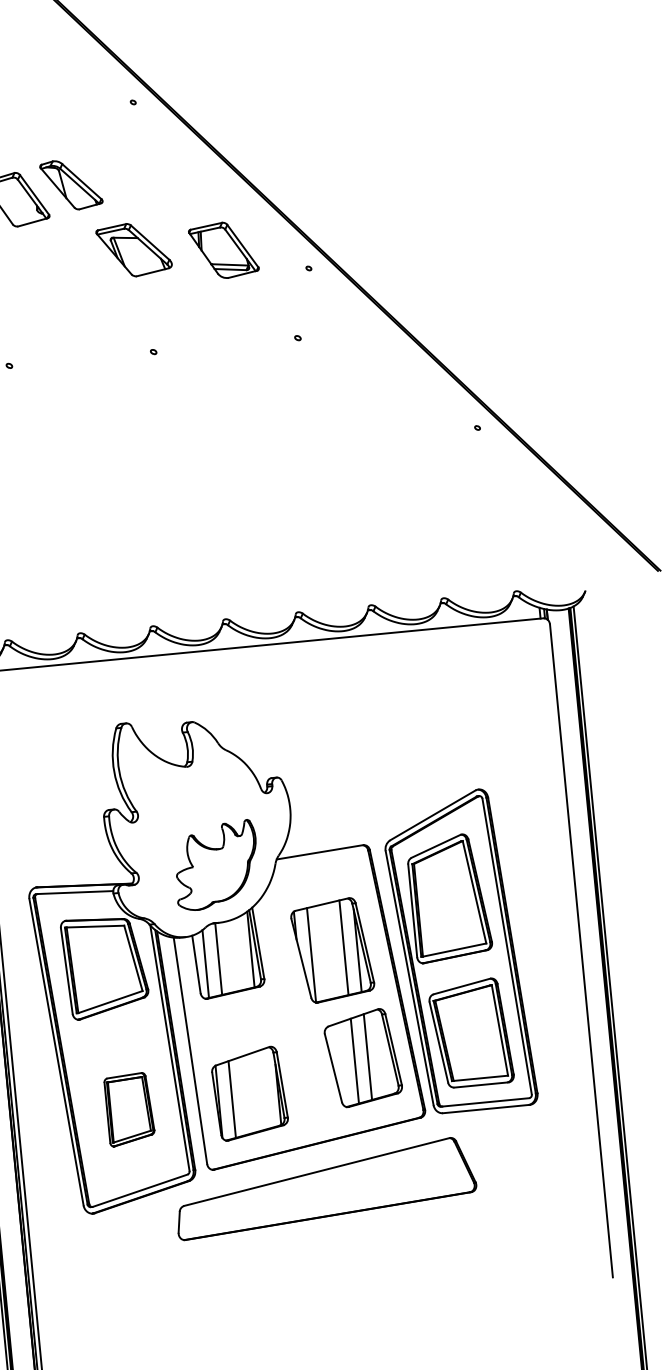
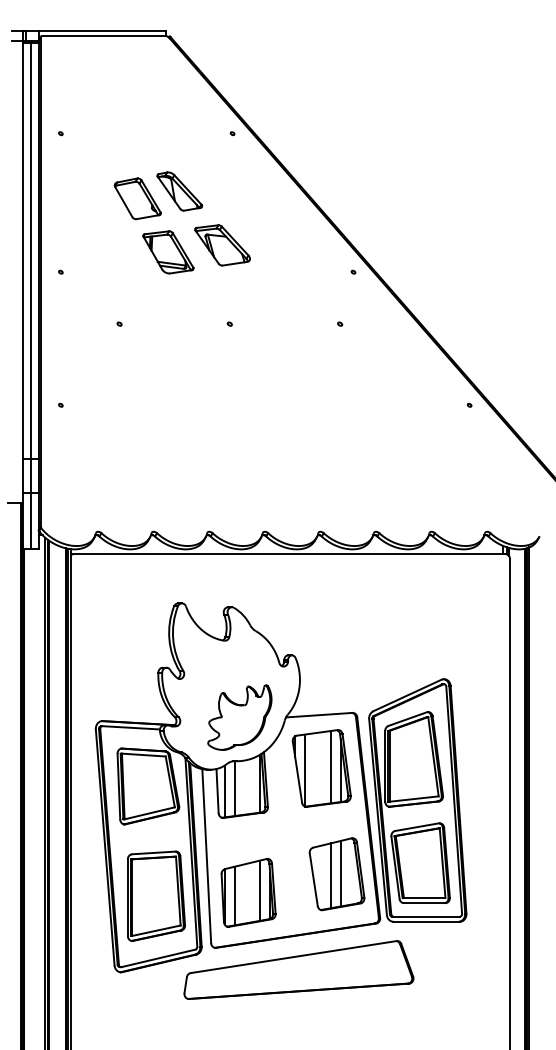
part: (223, 250) -> (168, 252), moved
part: (332, 950) -> (321, 768), moved
line: (263, 1089) -> (259, 890), added
part: (129, 1108) -> (156, 895), size x1.67

